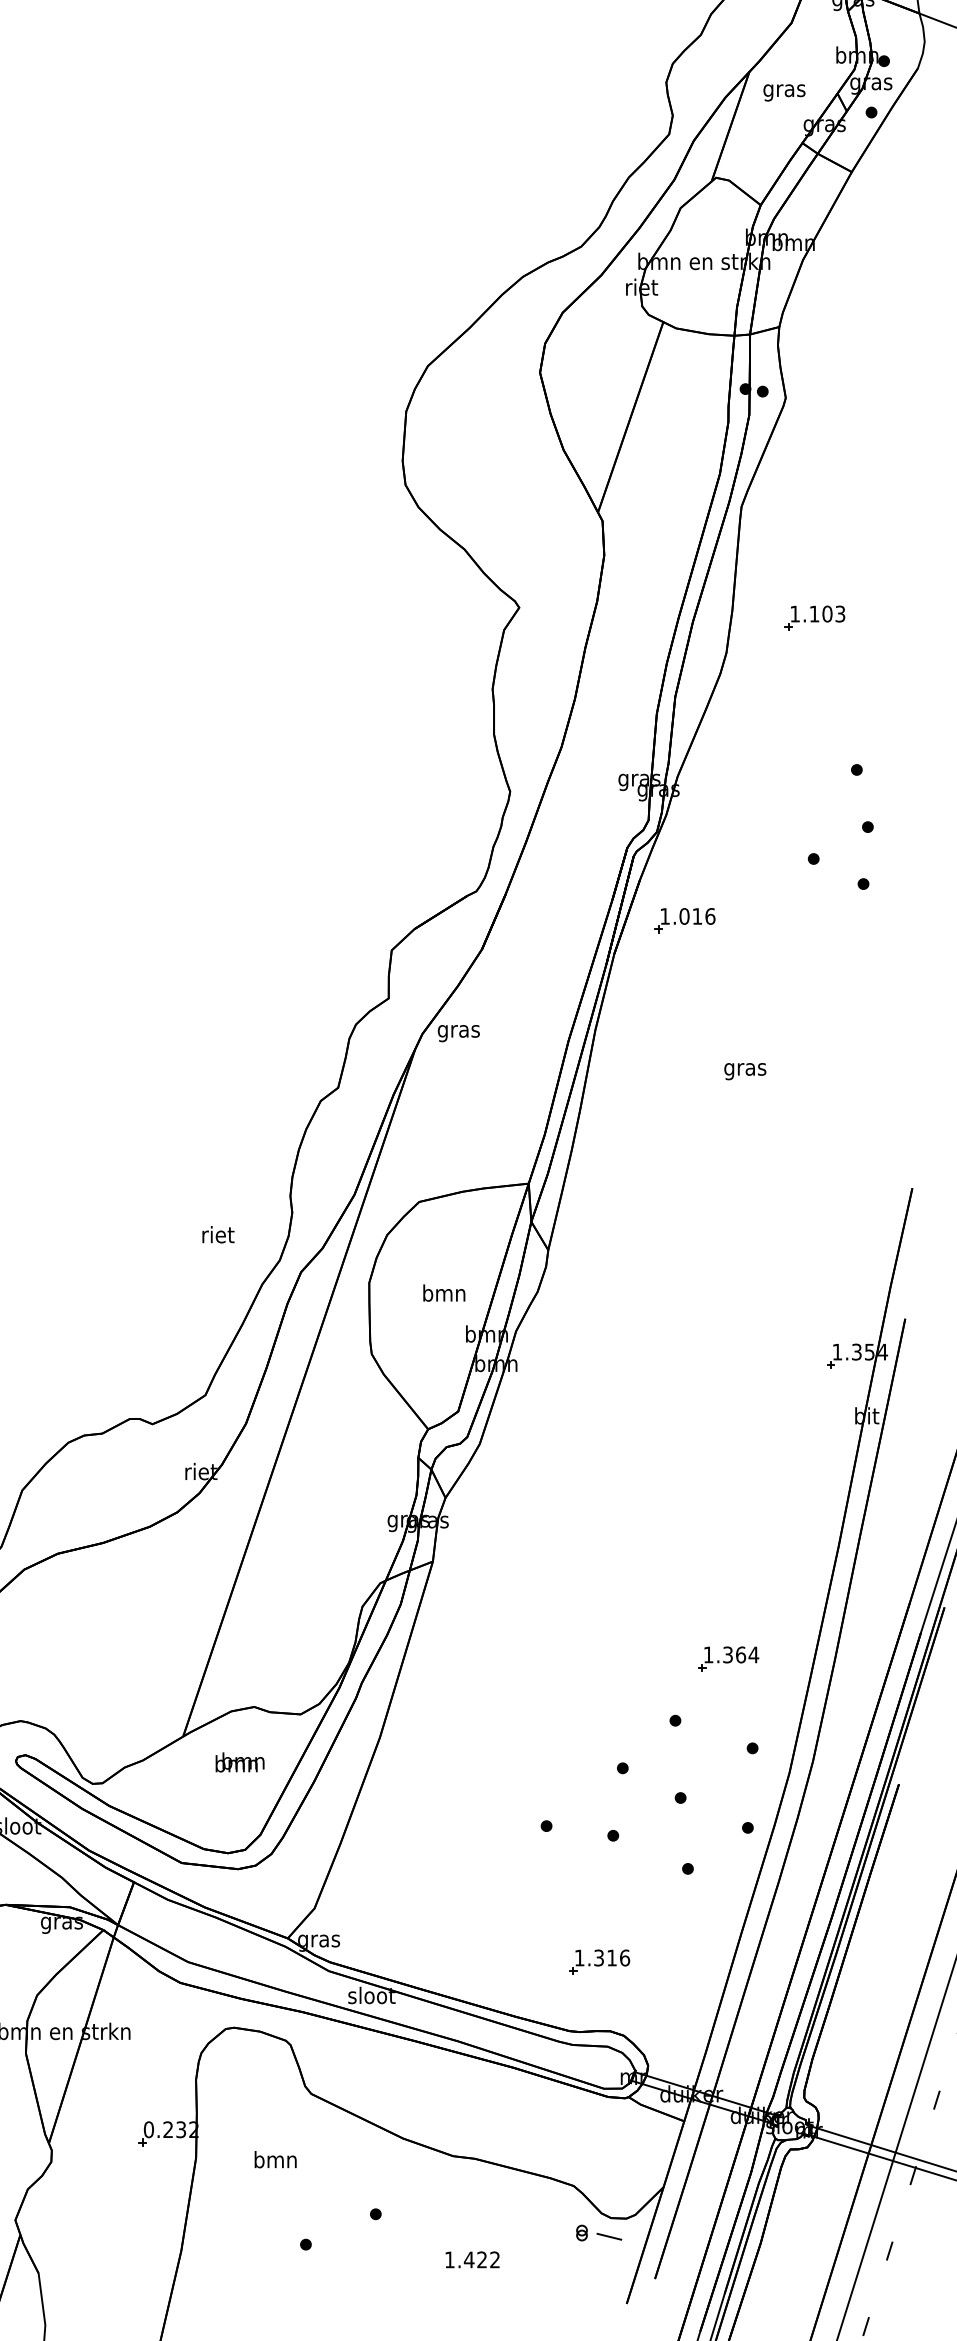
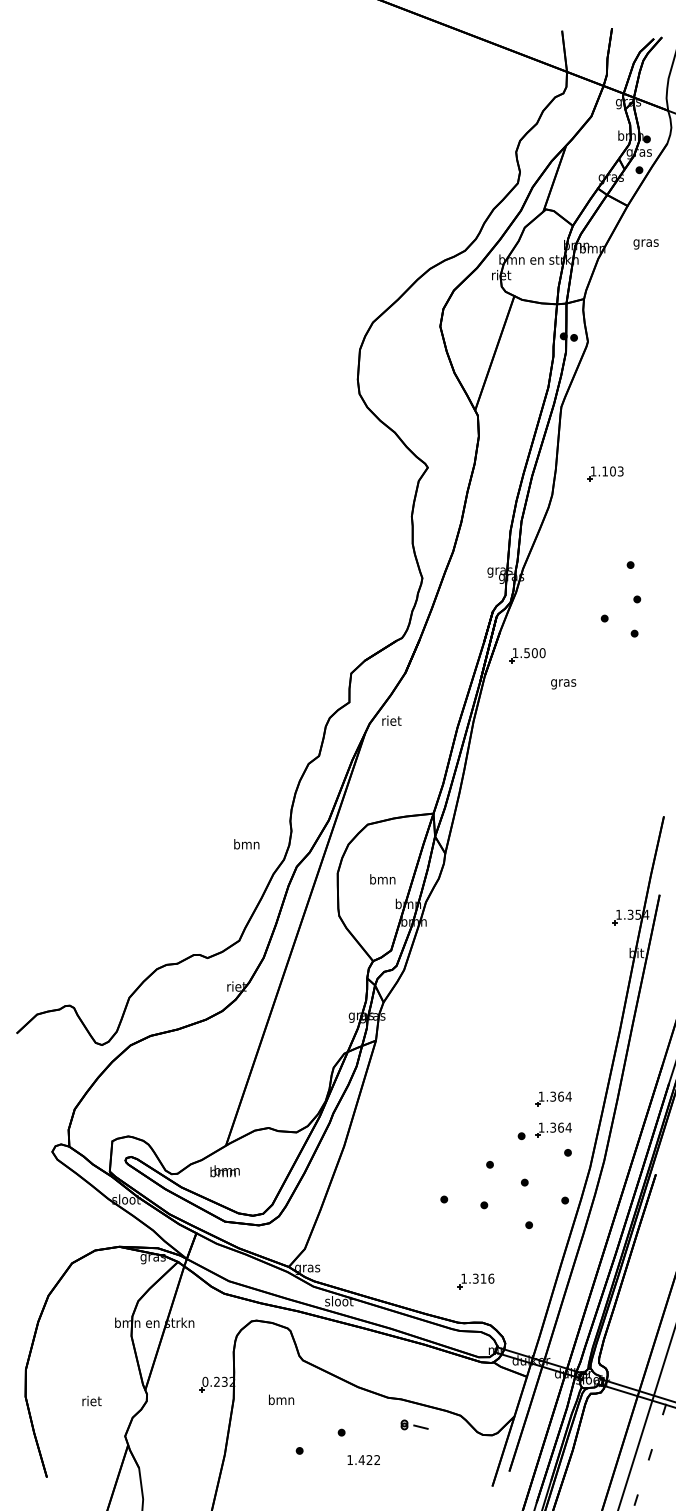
text: (783, 93) -> (645, 244), moved
text: (696, 917) -> (534, 653), 1.016 -> 1.500
text: (458, 1030) -> (391, 721), gras -> riet
text: (745, 1071) -> (563, 684), moved
text: (217, 1235) -> (246, 844), riet -> bmn
part: (728, 1709) -> (553, 1129), added
text: (239, 1762) -> (224, 1171), moved
part: (598, 2232) -> (414, 1424), moved
text: (472, 2258) -> (363, 1459), moved

